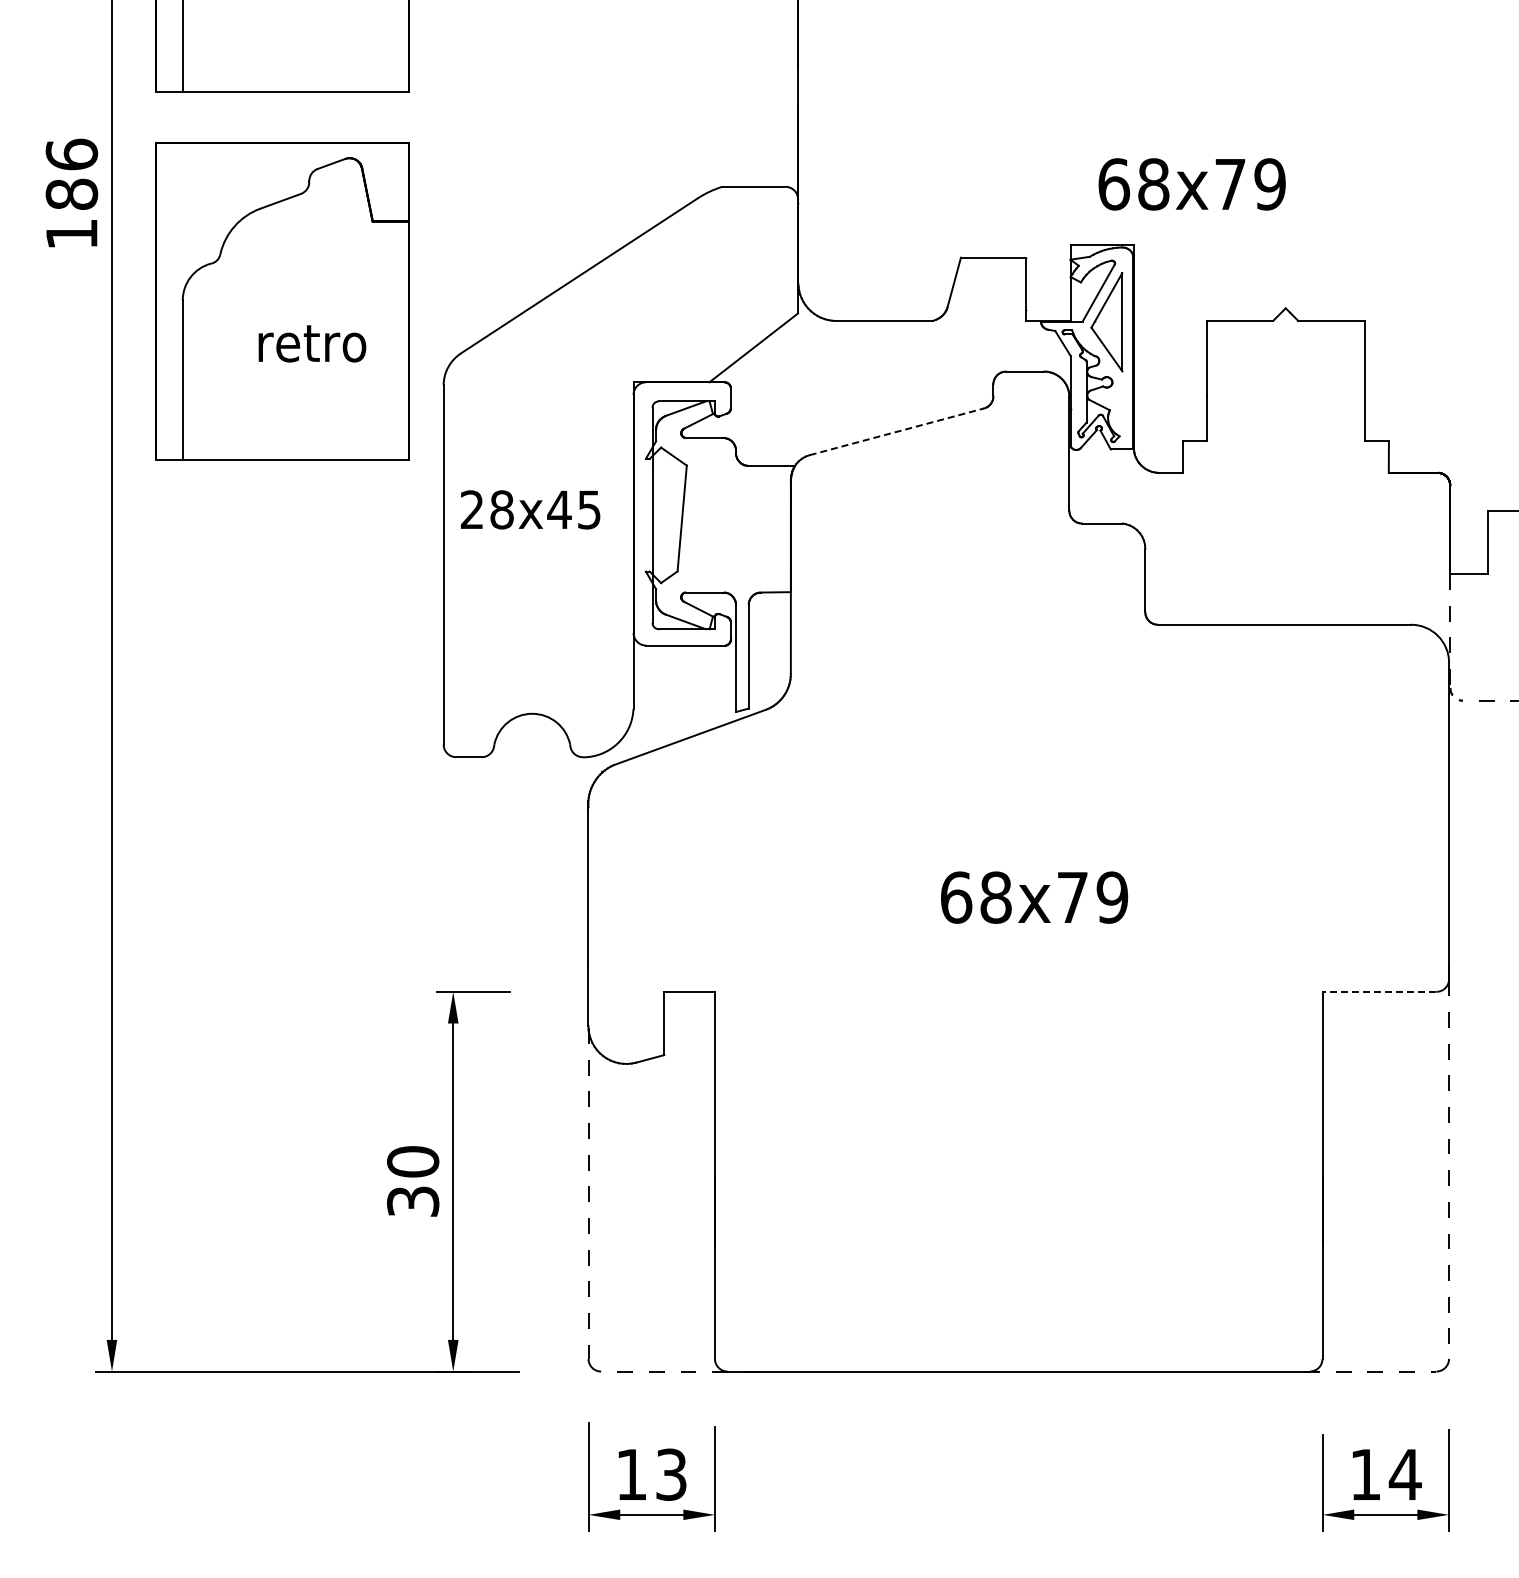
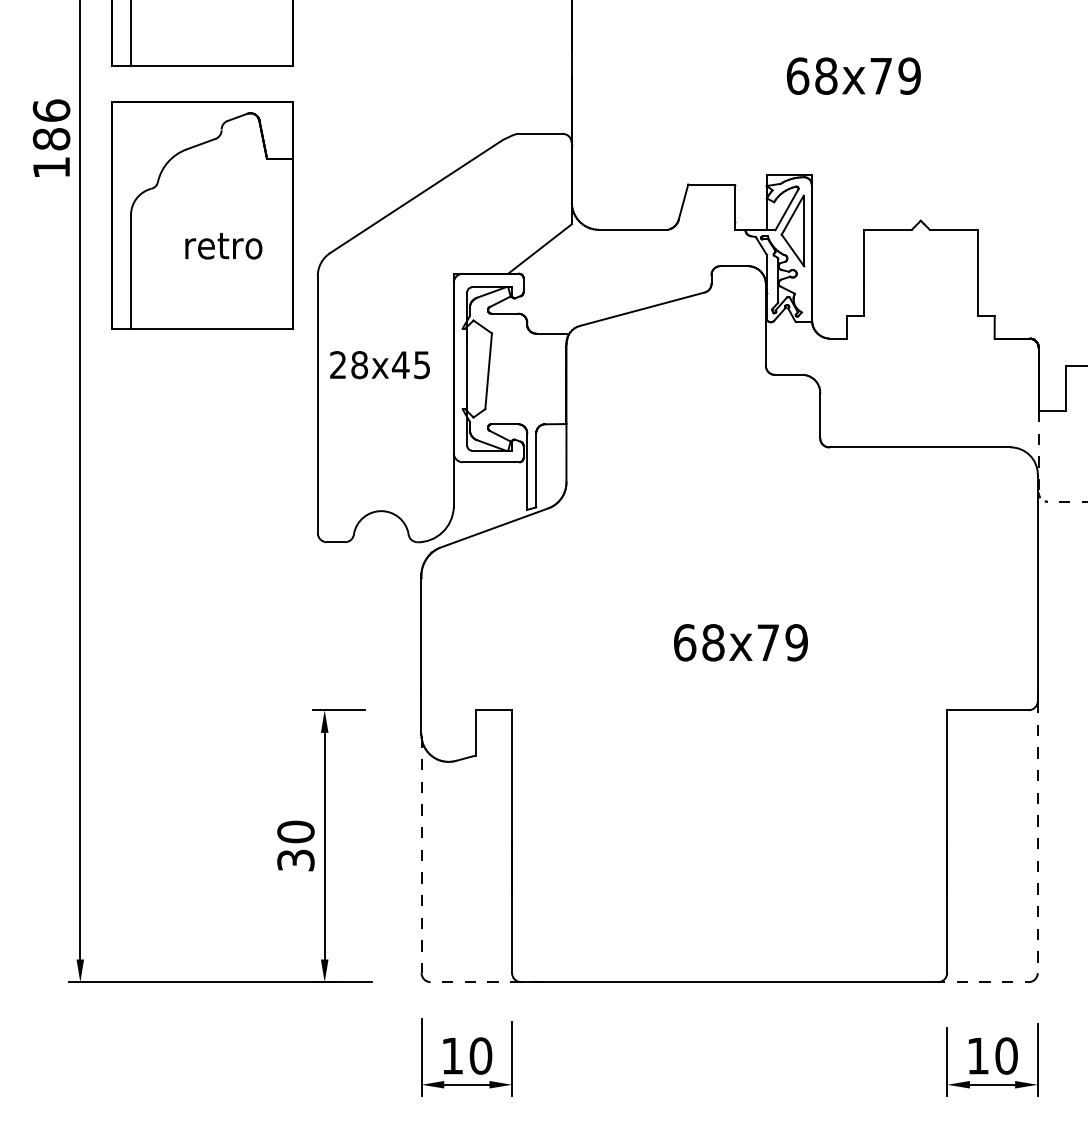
text: (1191, 184) -> (853, 76), moved
line: (897, 431) -> (642, 308), dashed -> solid
line: (1379, 991) -> (987, 710), dashed -> solid
text: (671, 1474) -> (480, 1055), 13 -> 10
text: (1404, 1474) -> (1005, 1055), 14 -> 10

